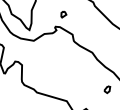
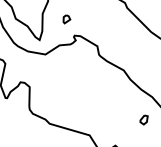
part: (63, 14) -> (66, 19), moved

